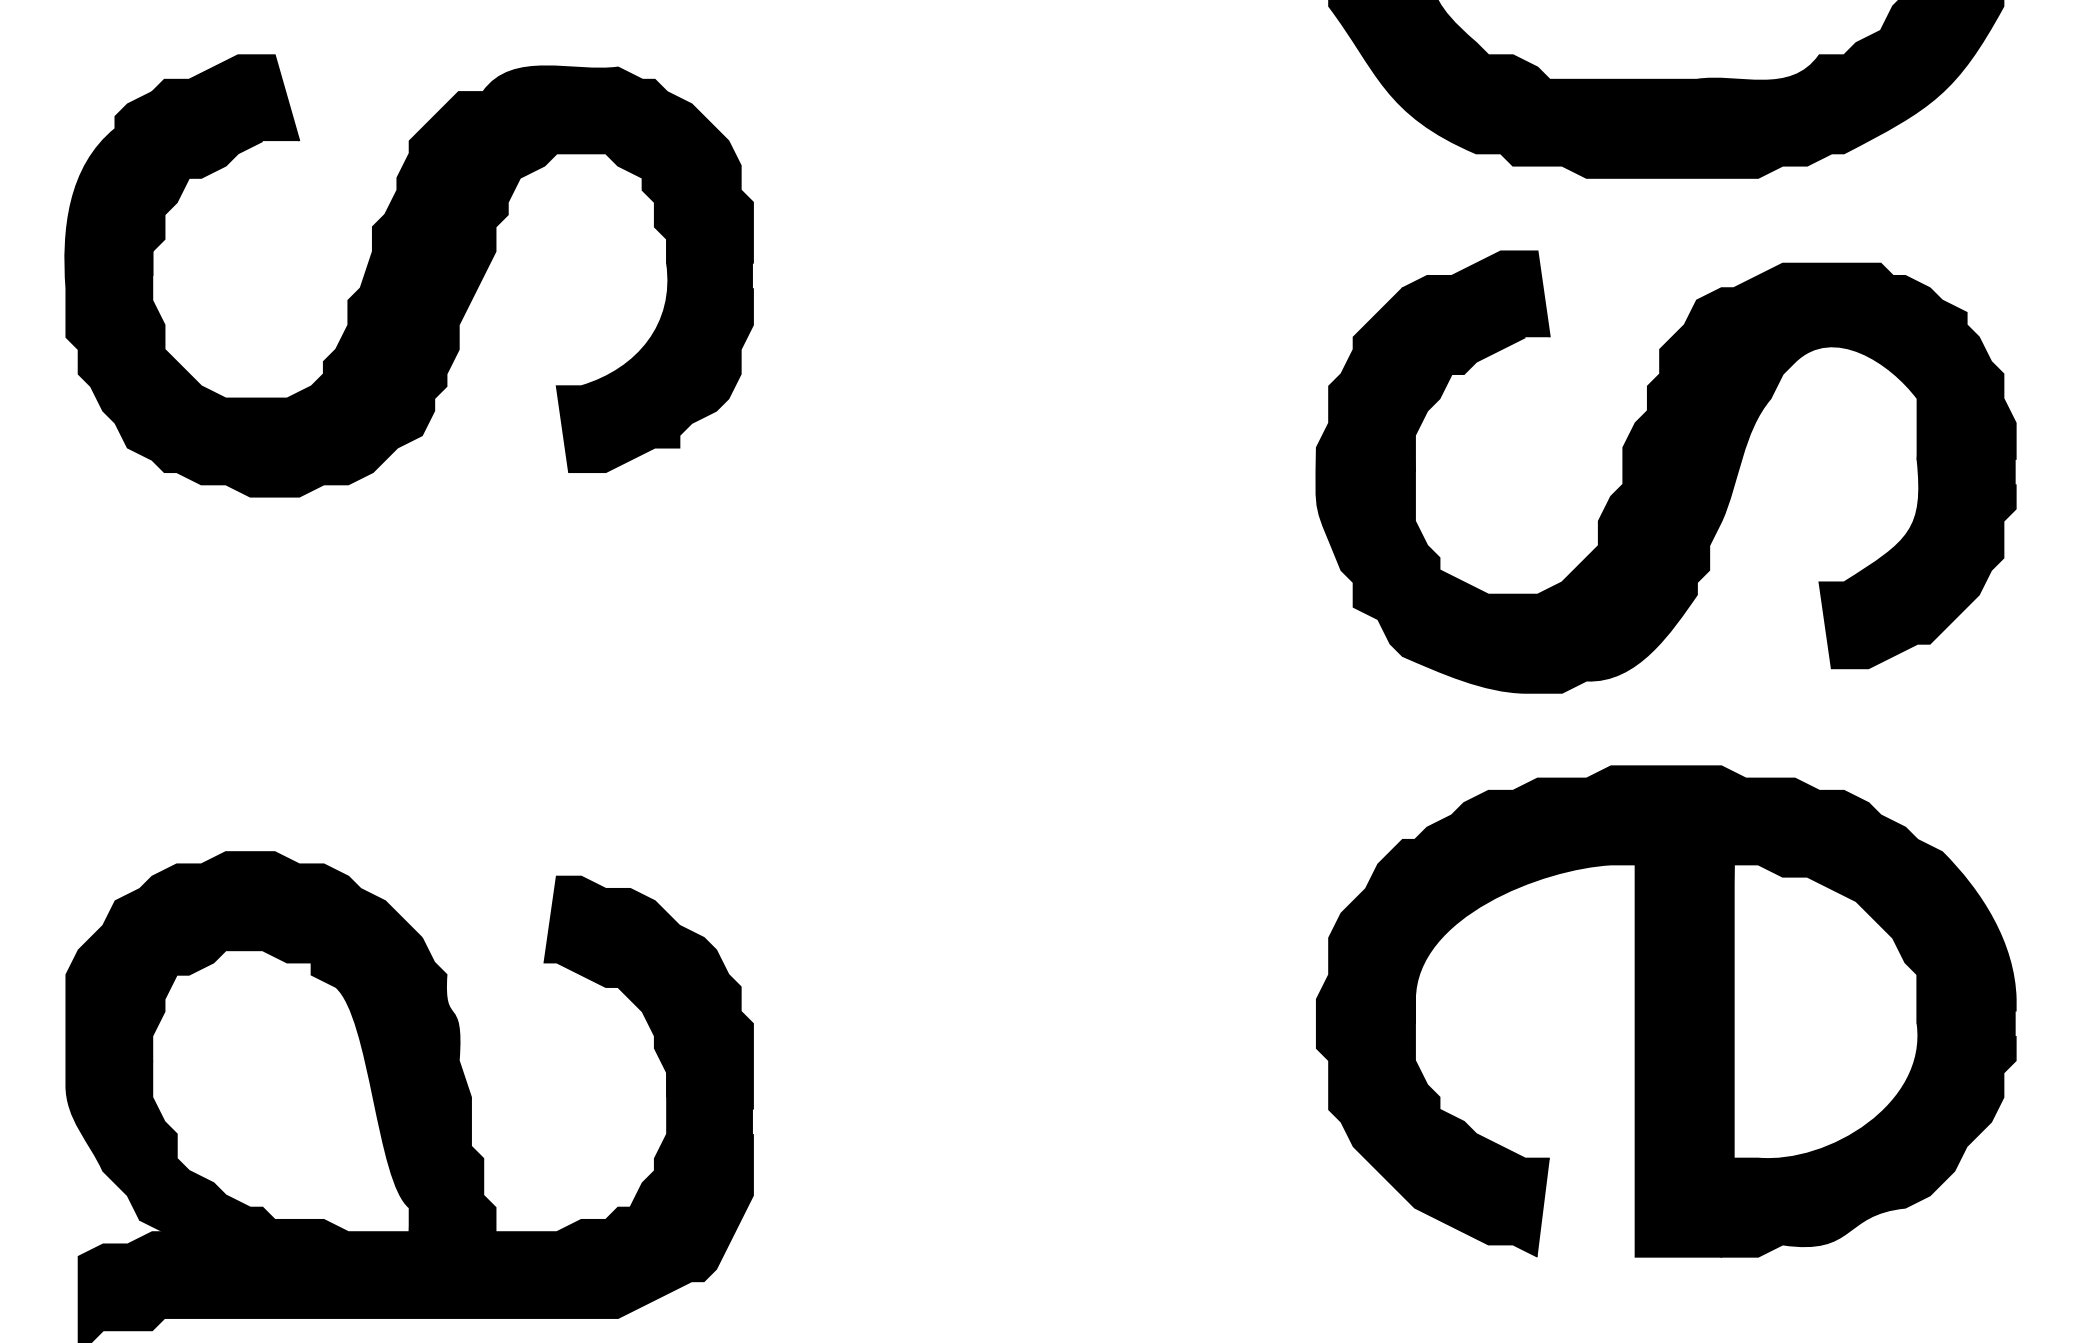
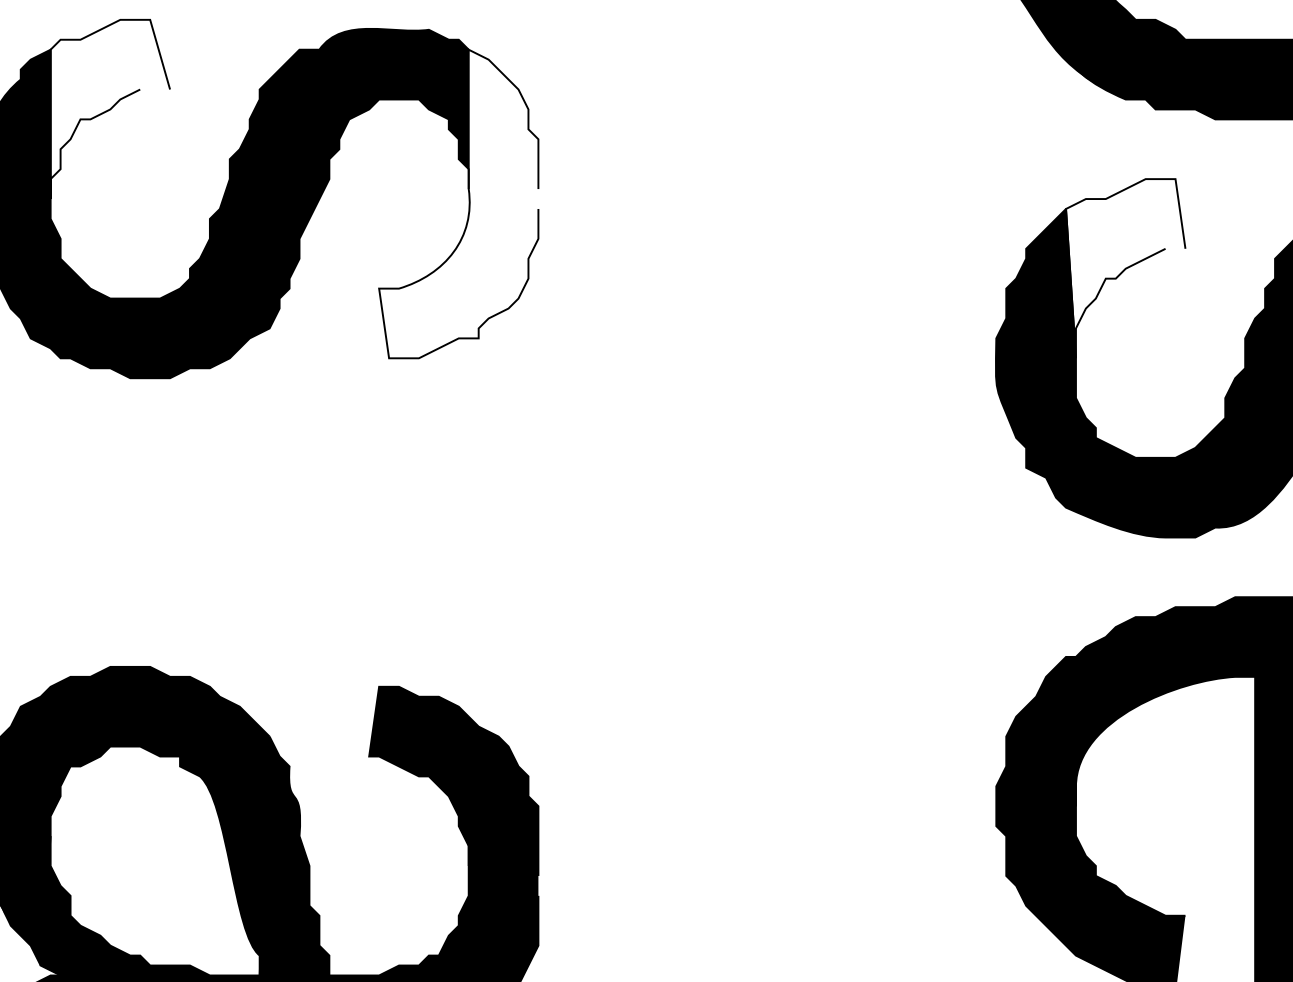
fill: (225, 165) -> (110, 109), removed
fill: (654, 282) -> (458, 204), removed
fill: (1475, 361) -> (1125, 268), removed

